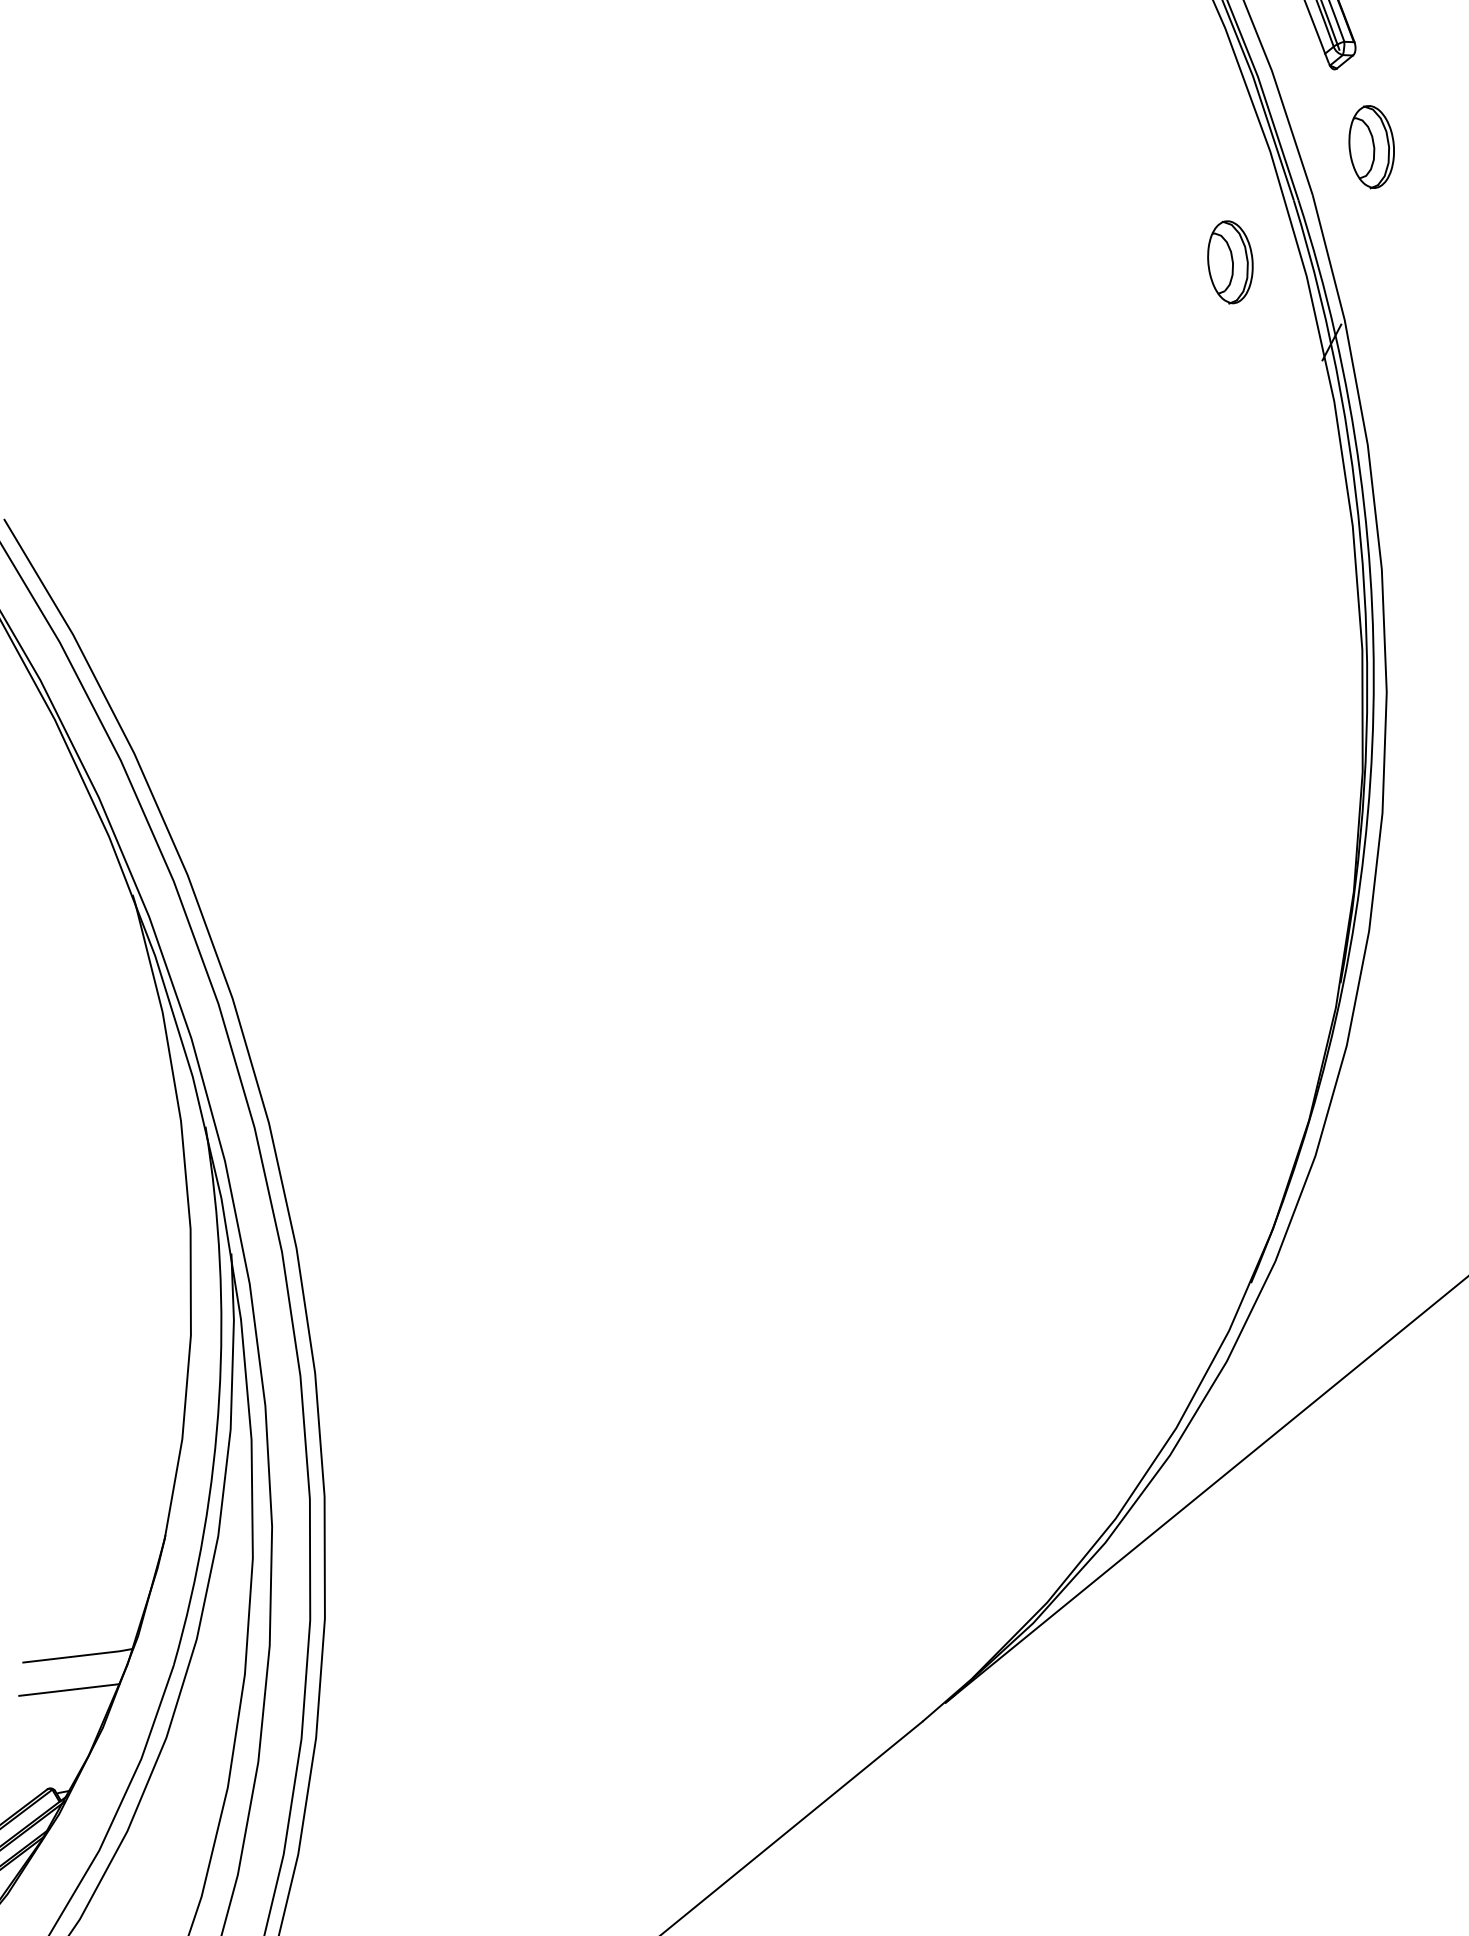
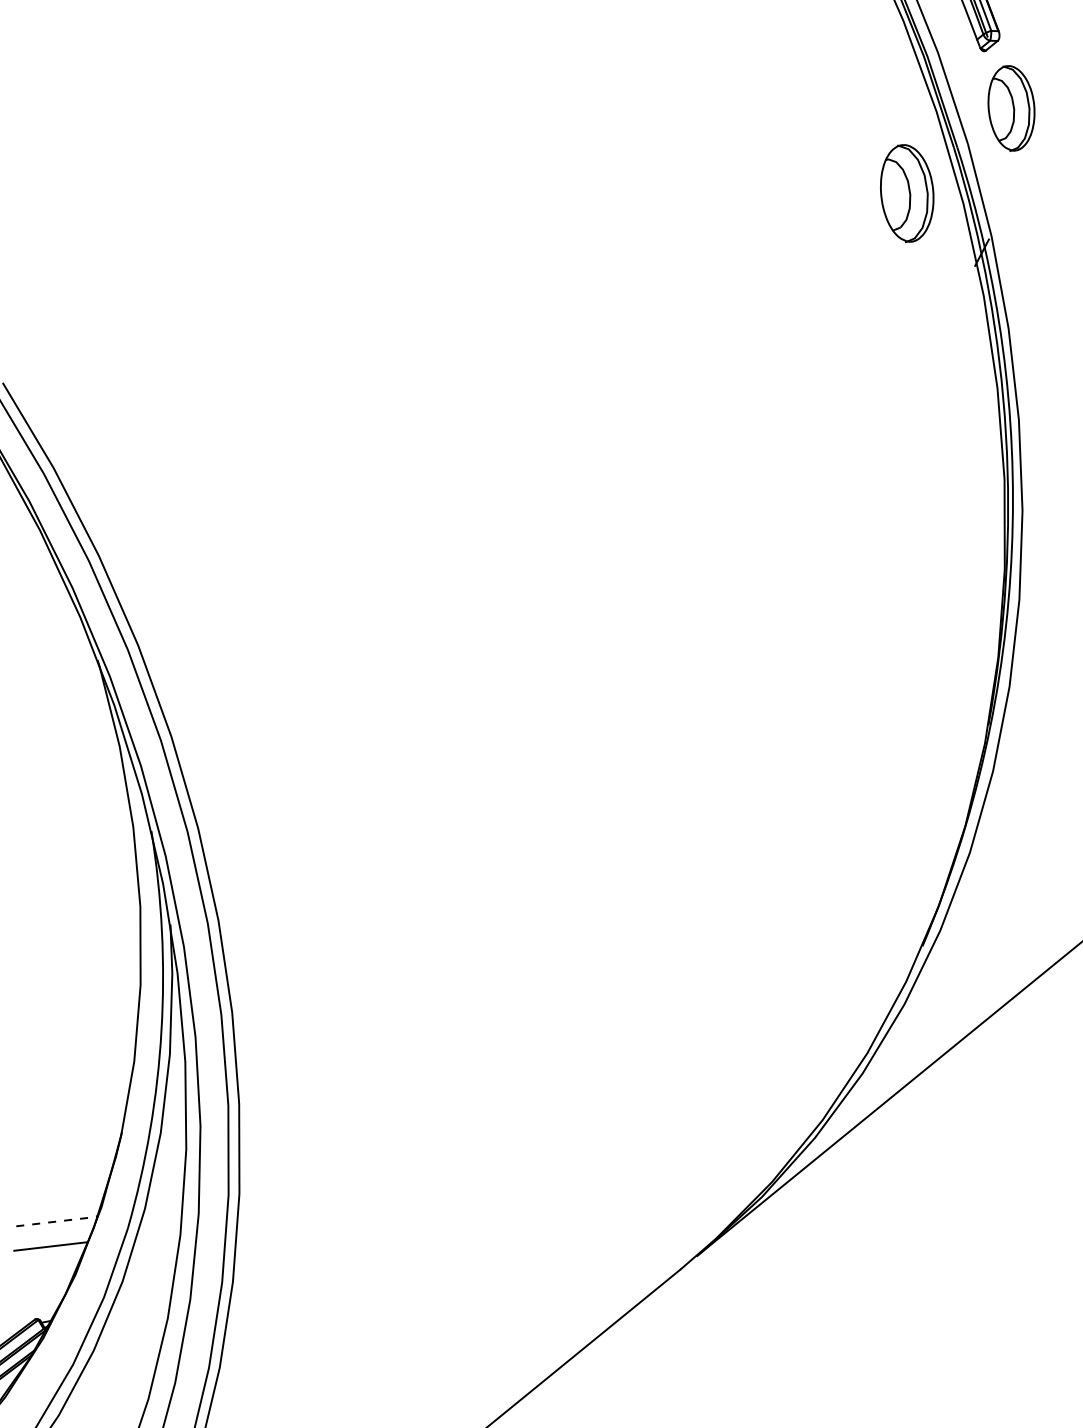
part: (1371, 147) -> (1011, 108), size x1.4
part: (1230, 262) -> (907, 193), size x1.6
line: (78, 1656) -> (57, 1221), solid -> dashed

